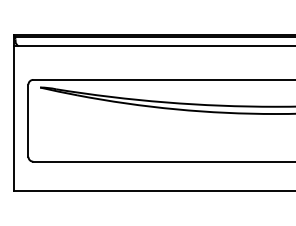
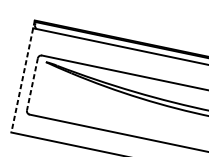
line: (13, 112) -> (22, 76), solid -> dashed
line: (28, 121) -> (32, 84), solid -> dashed

